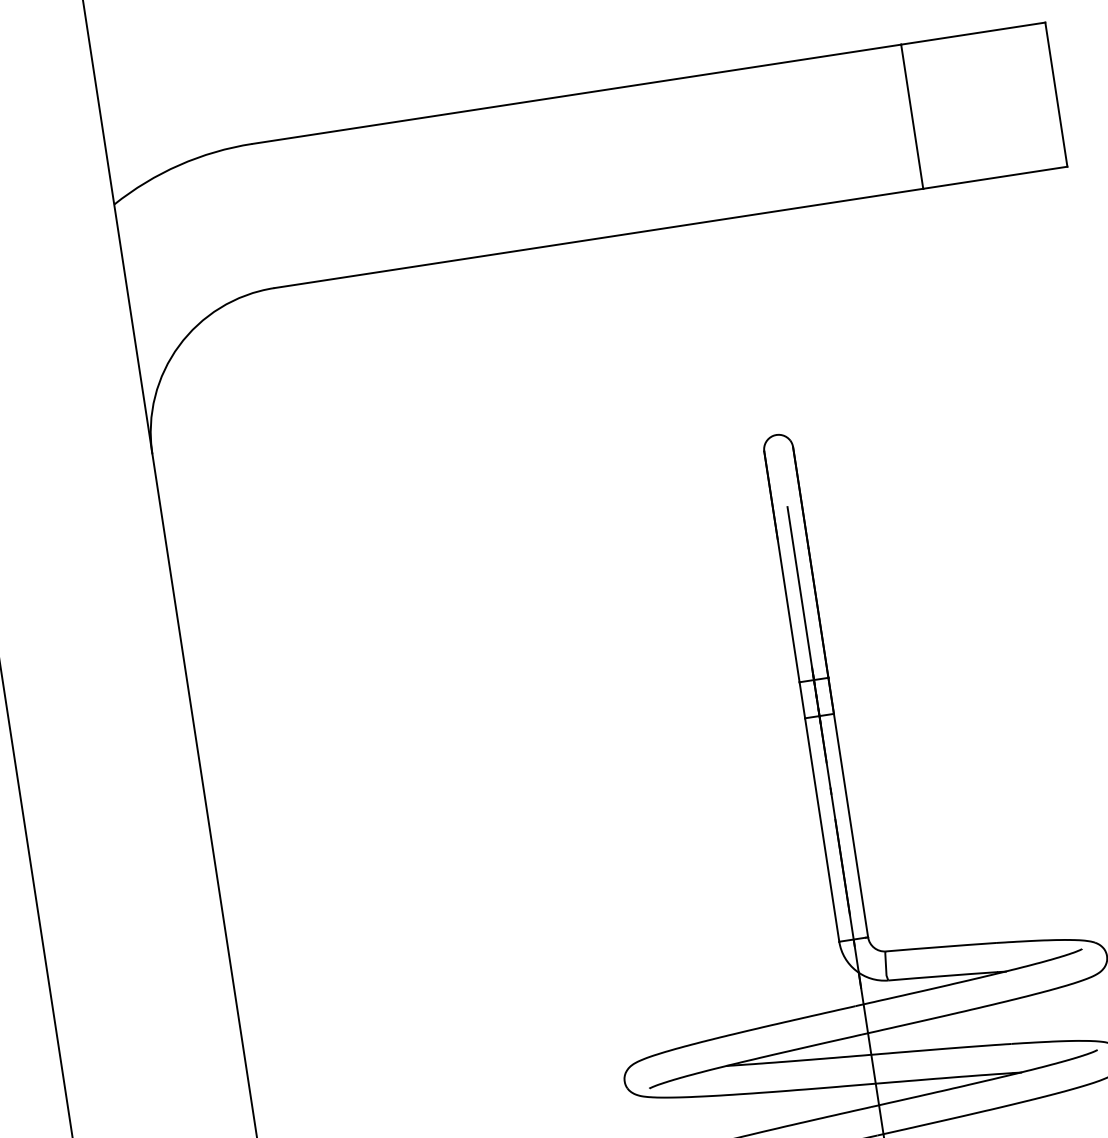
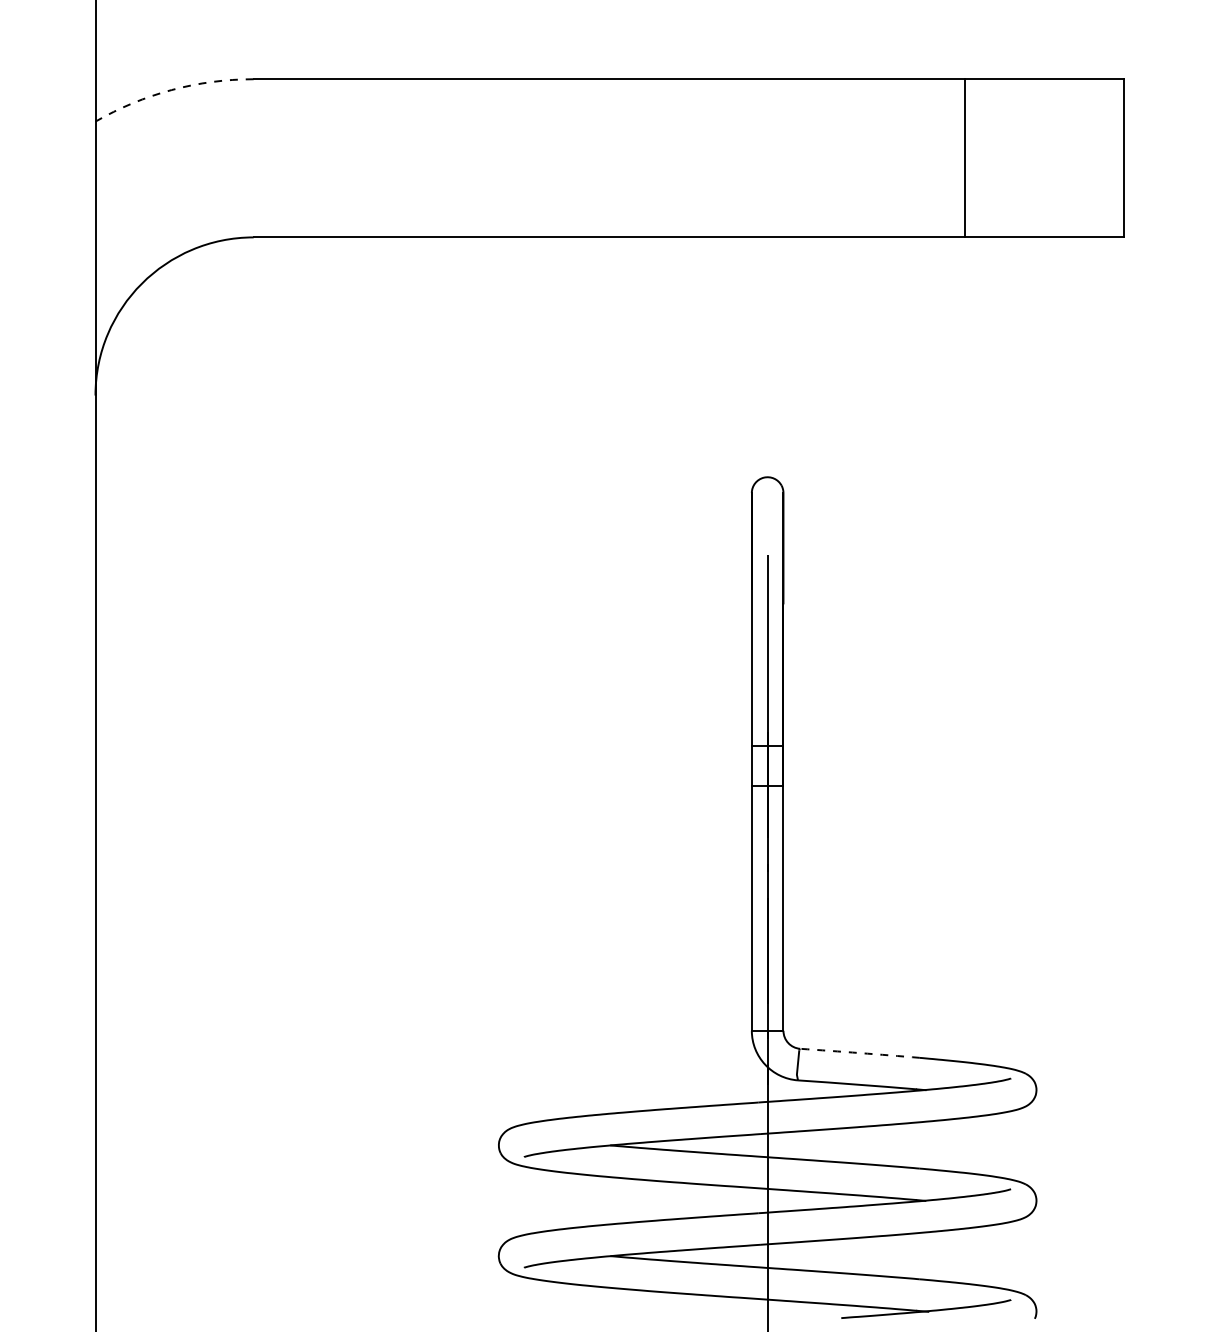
arc: (179, 165) -> (171, 90), solid -> dashed
arc: (941, 947) -> (860, 1053), solid -> dashed

